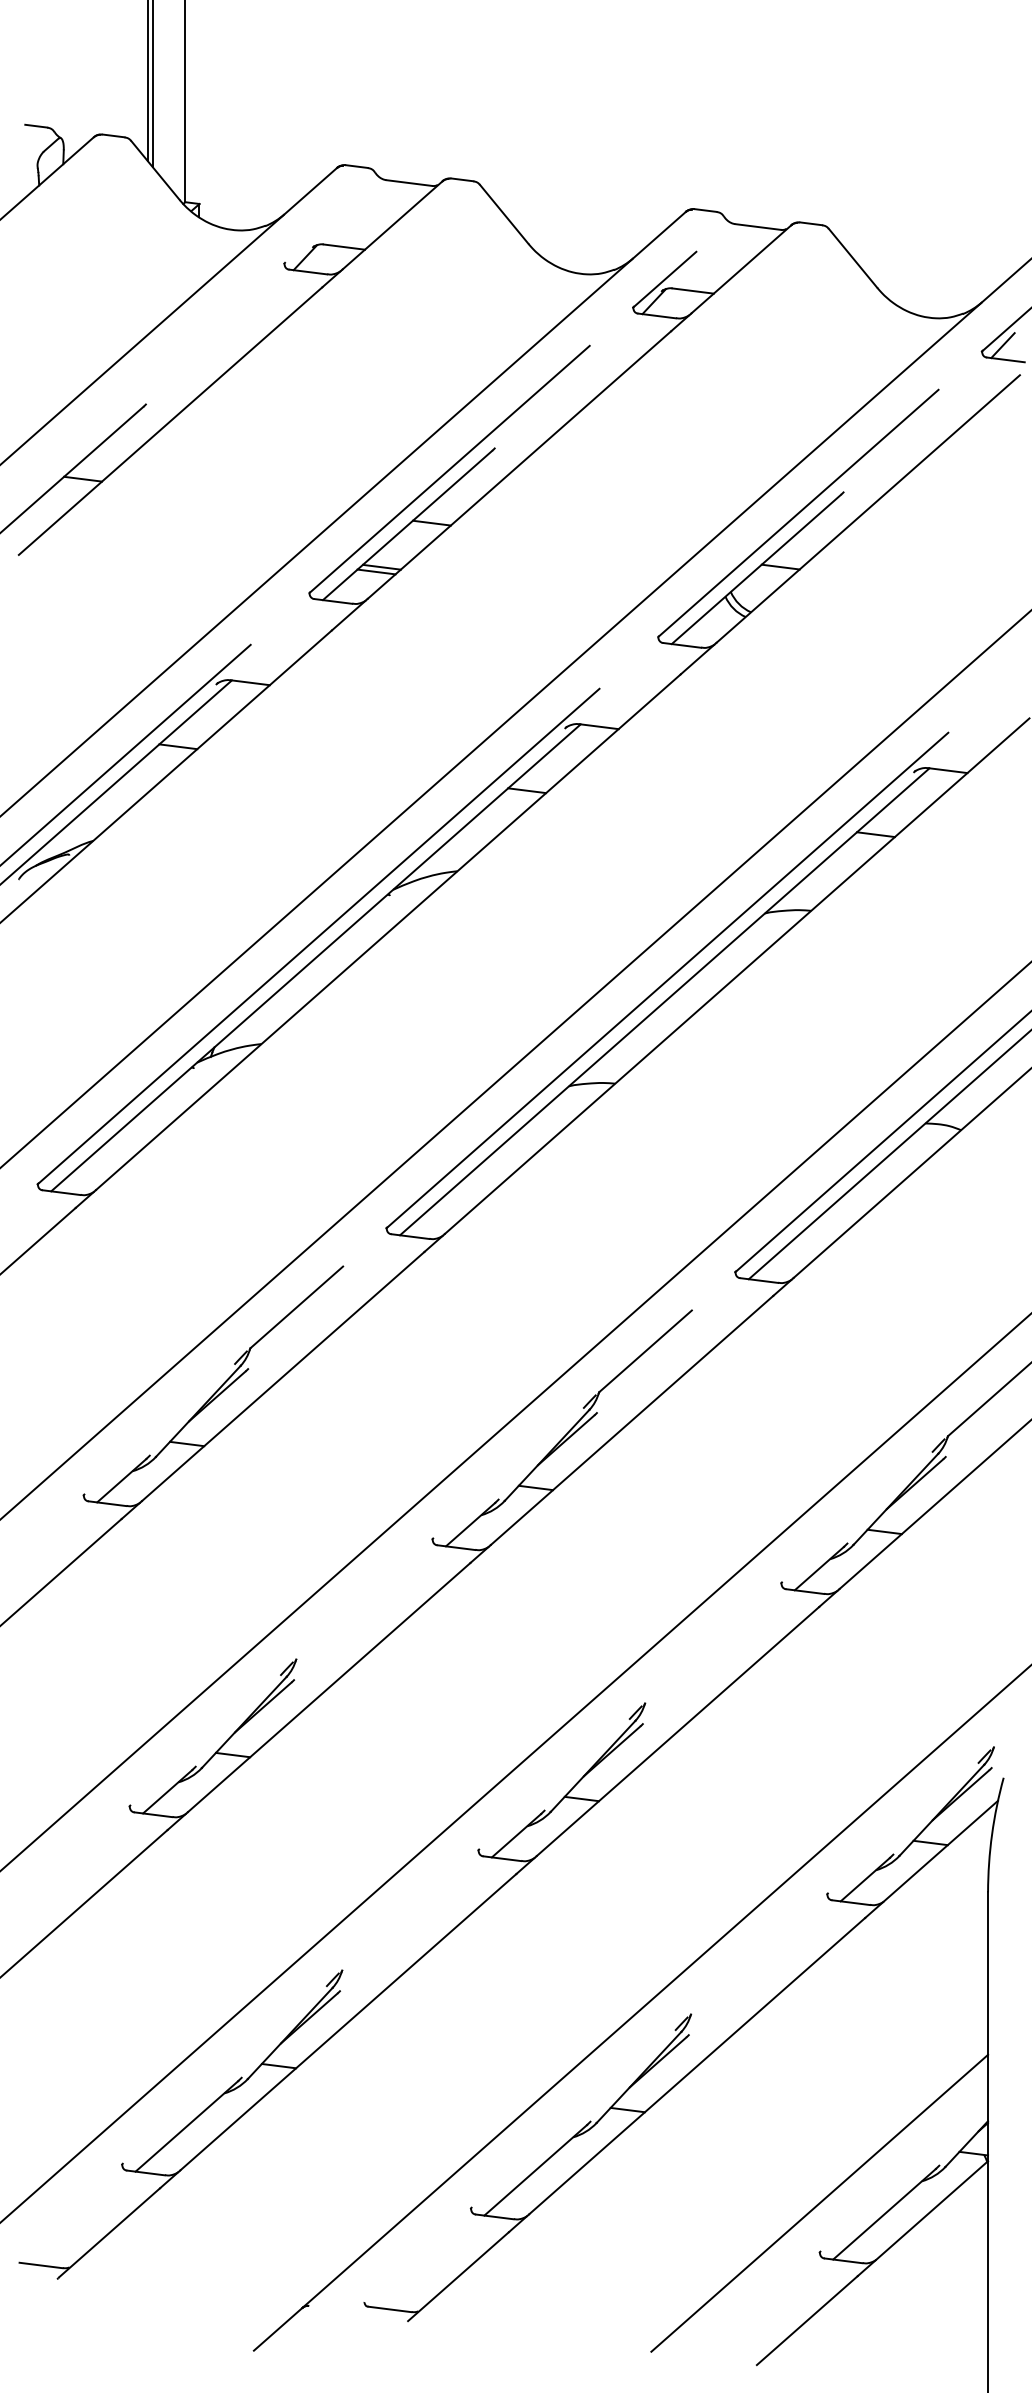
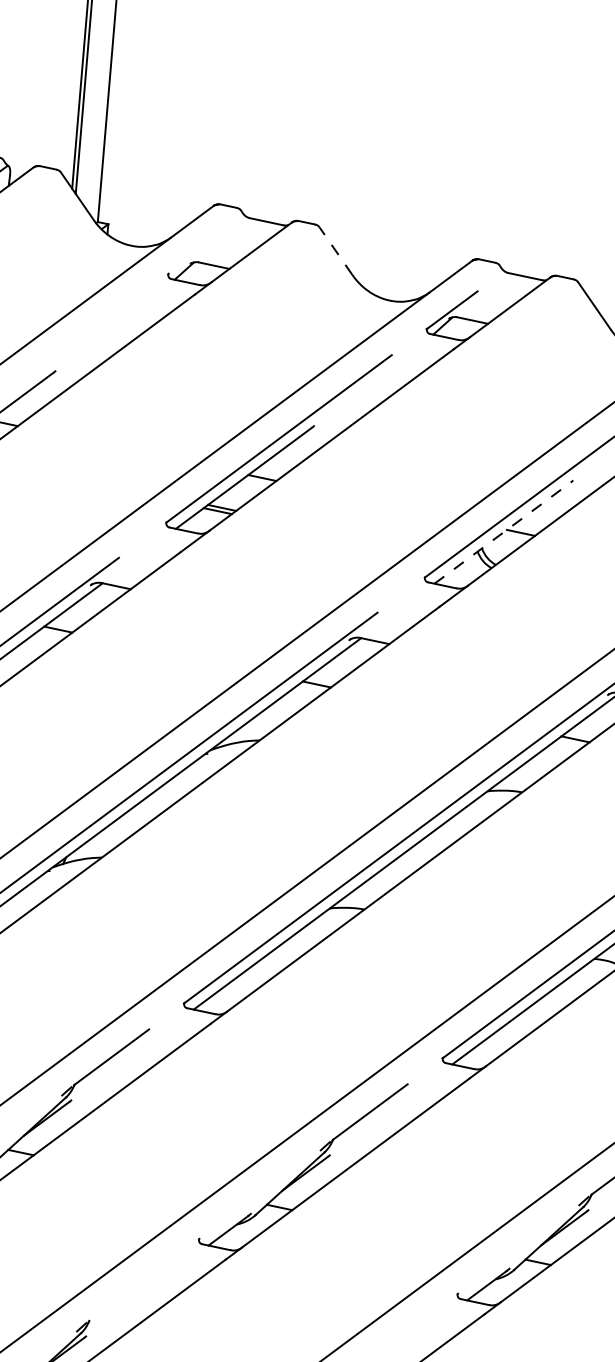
line: (503, 214) -> (335, 251), solid -> dashed
line: (756, 569) -> (502, 533), solid -> dashed

